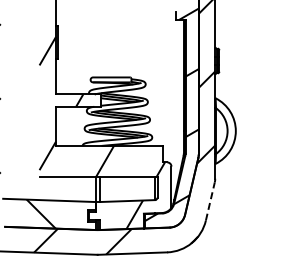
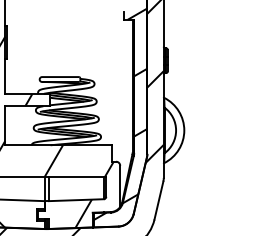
line: (210, 201) -> (159, 200), dashed -> solid

